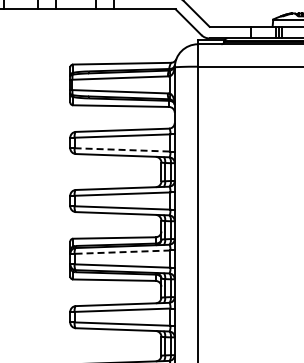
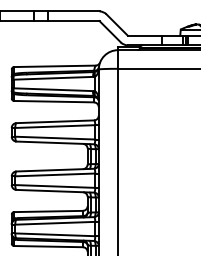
line: (122, 149) -> (55, 137), dashed -> solid
line: (122, 252) -> (55, 223), dashed -> solid

